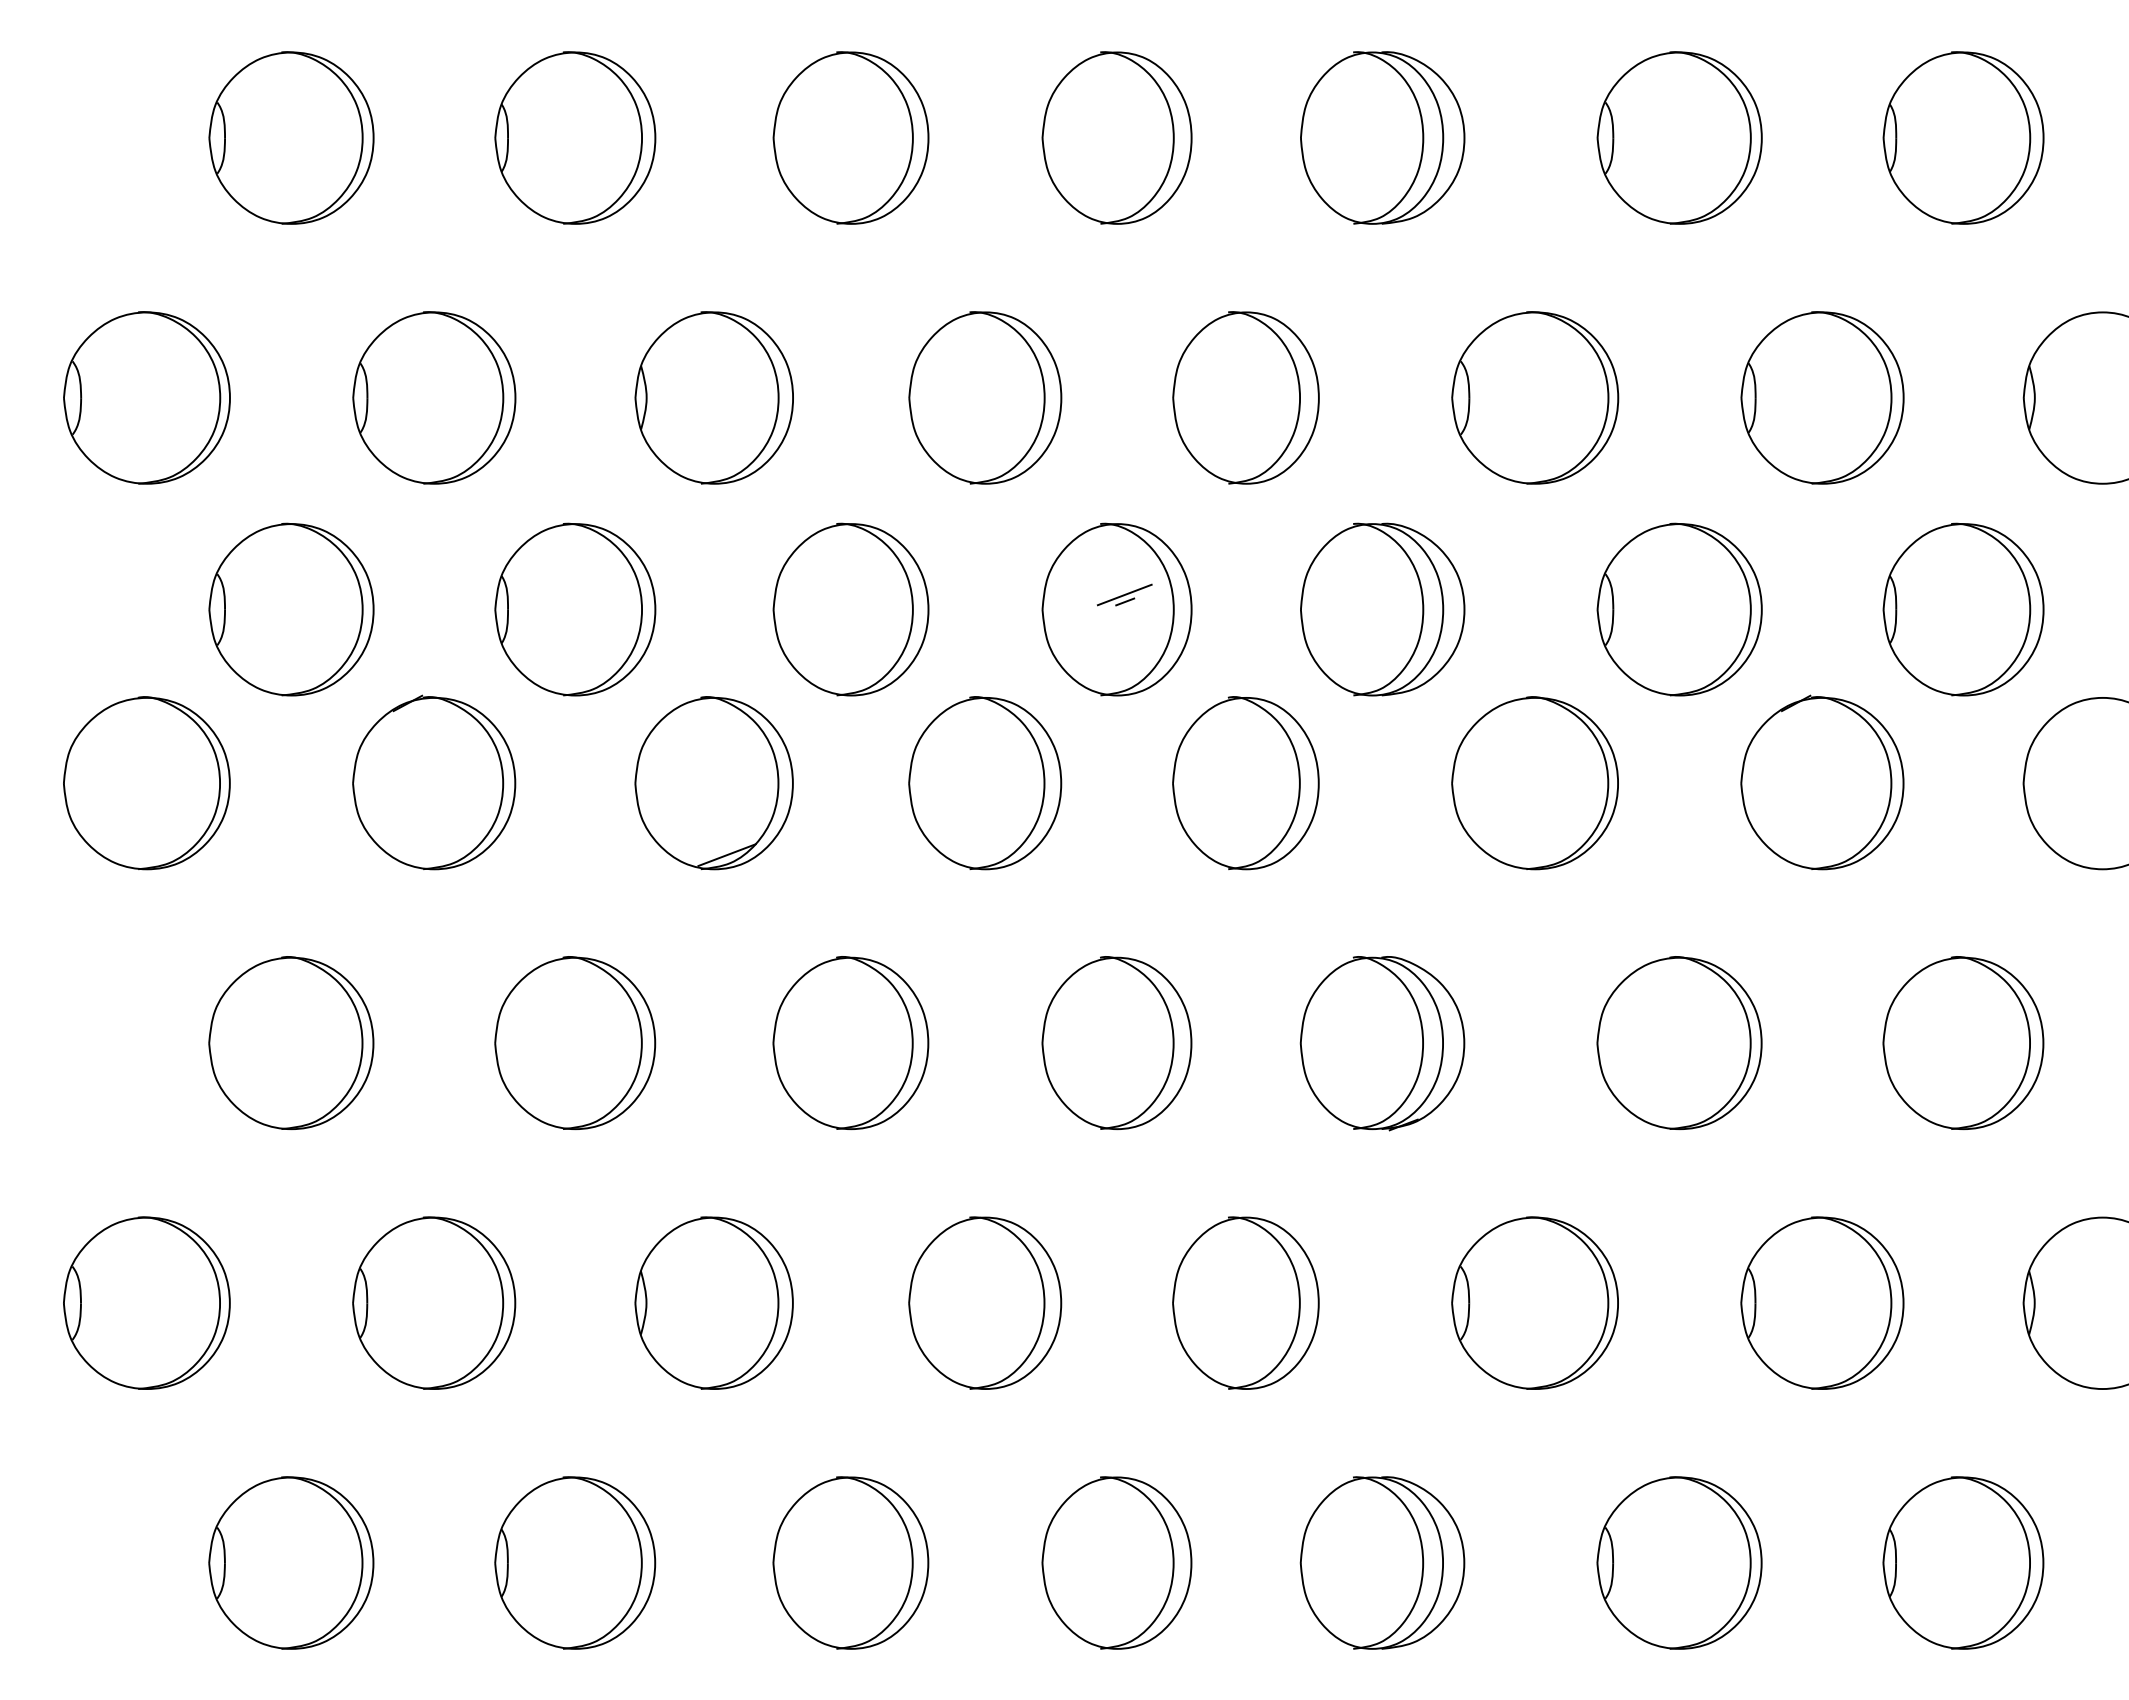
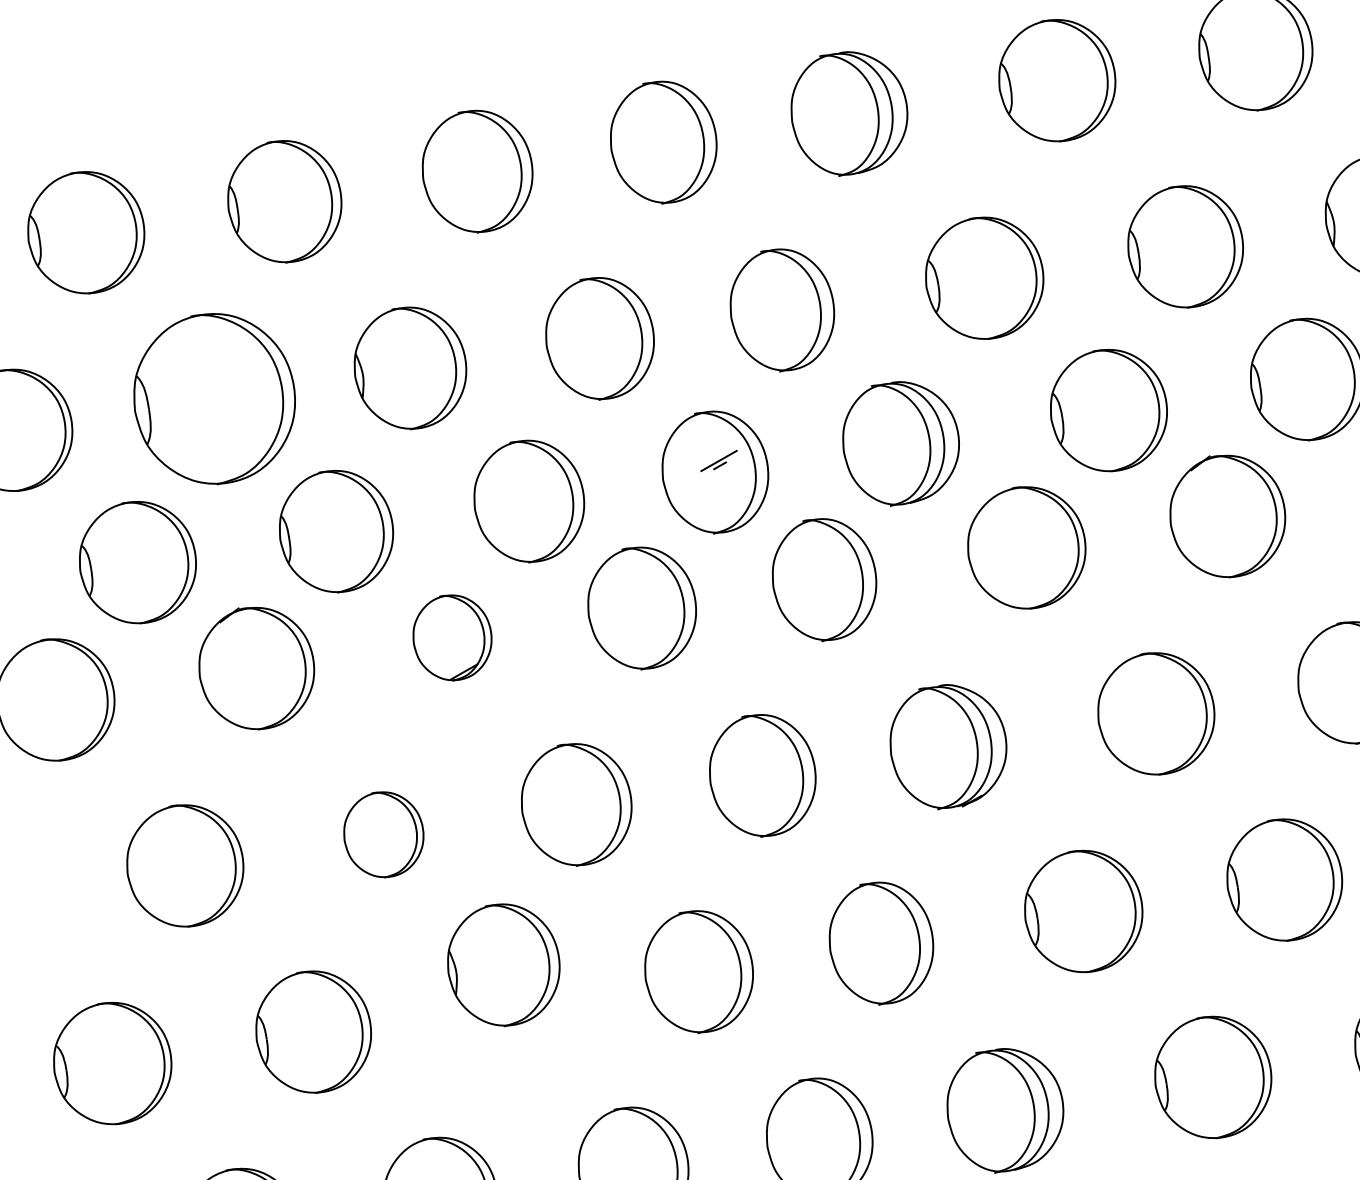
part: (434, 397) -> (214, 398), size x1.4
part: (713, 783) -> (452, 637), size x0.7
part: (575, 1042) -> (383, 834), size x0.7
part: (713, 1302) -> (503, 964), moved

